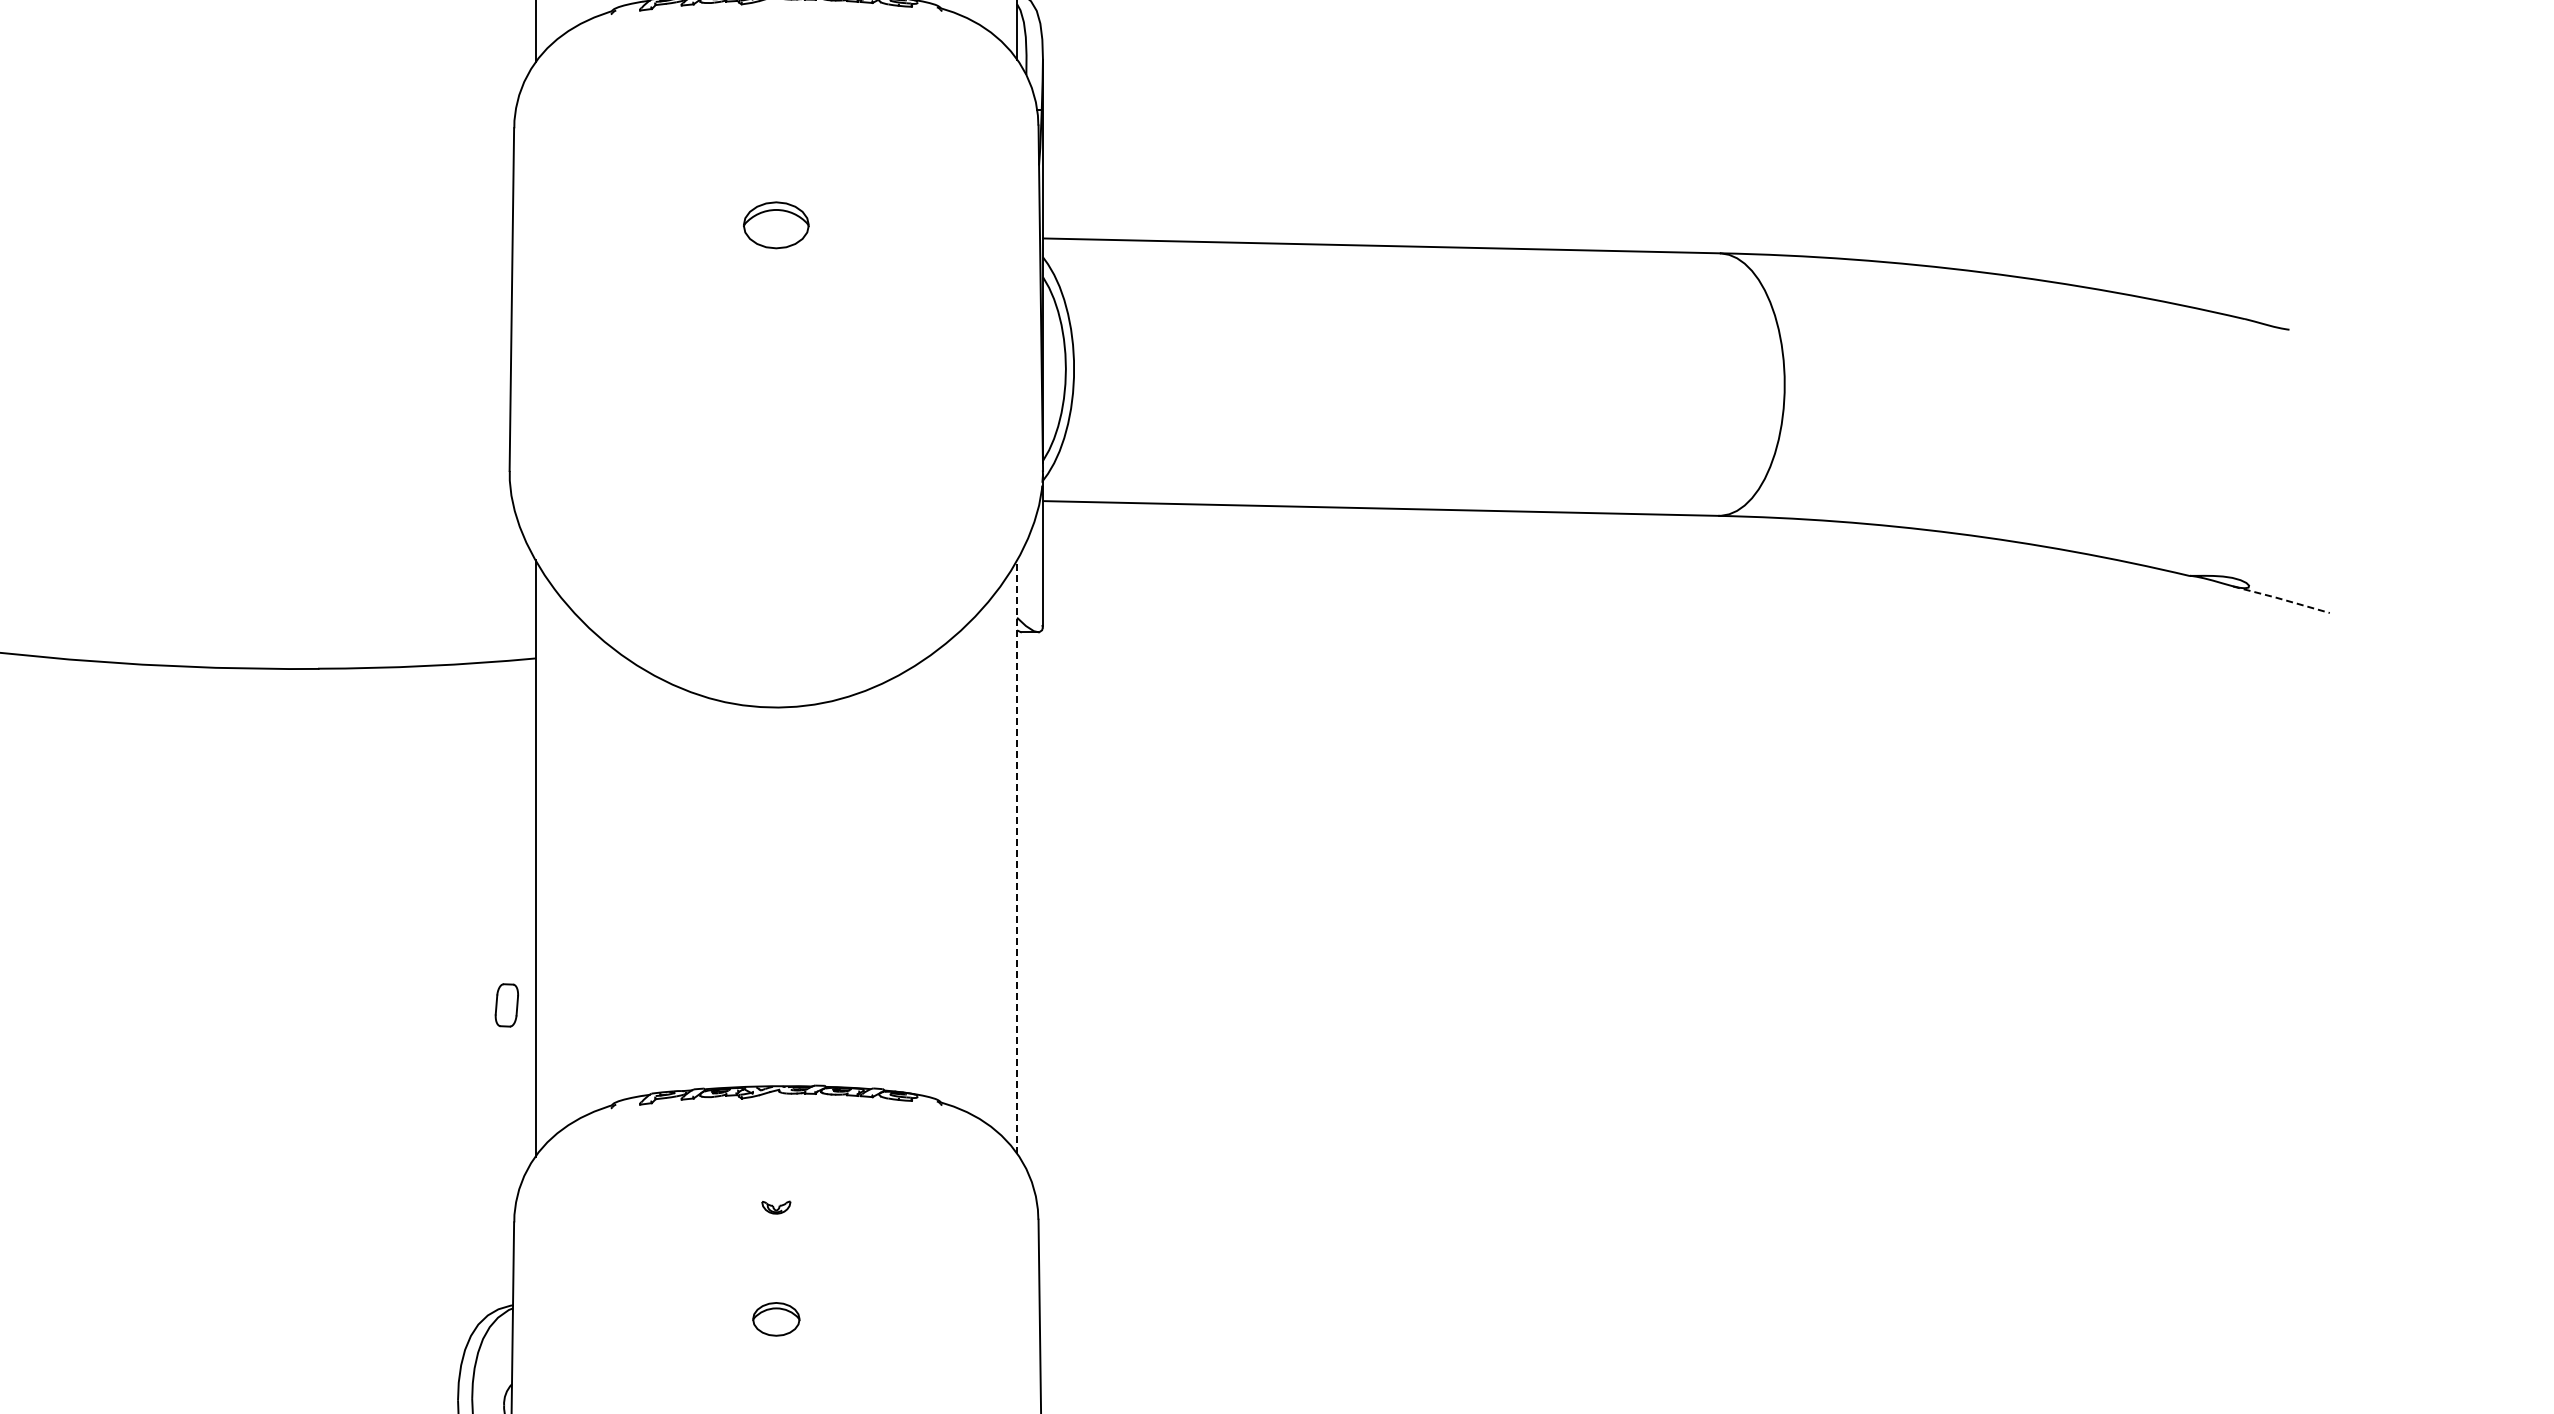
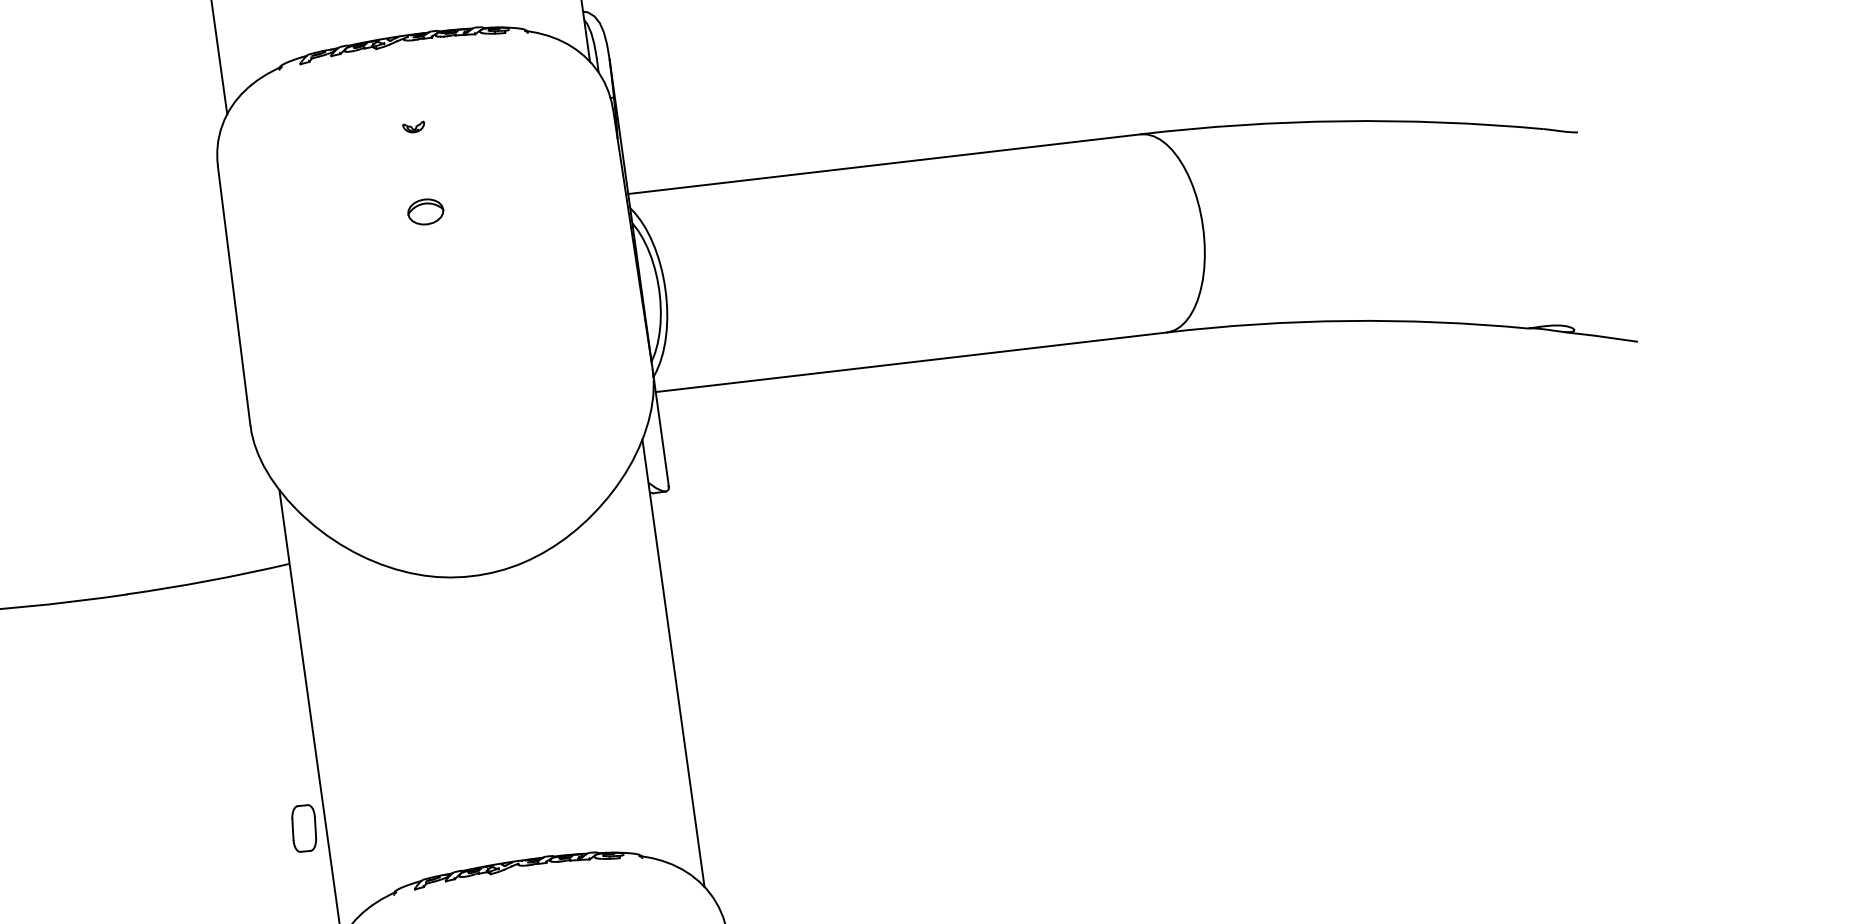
part: (776, 113) -> (414, 127), added
part: (776, 224) -> (425, 211), size x0.71
line: (2281, 599) -> (1600, 336), dashed -> solid
line: (1017, 857) -> (673, 663), dashed -> solid
part: (506, 1005) -> (303, 828), size x1.43

